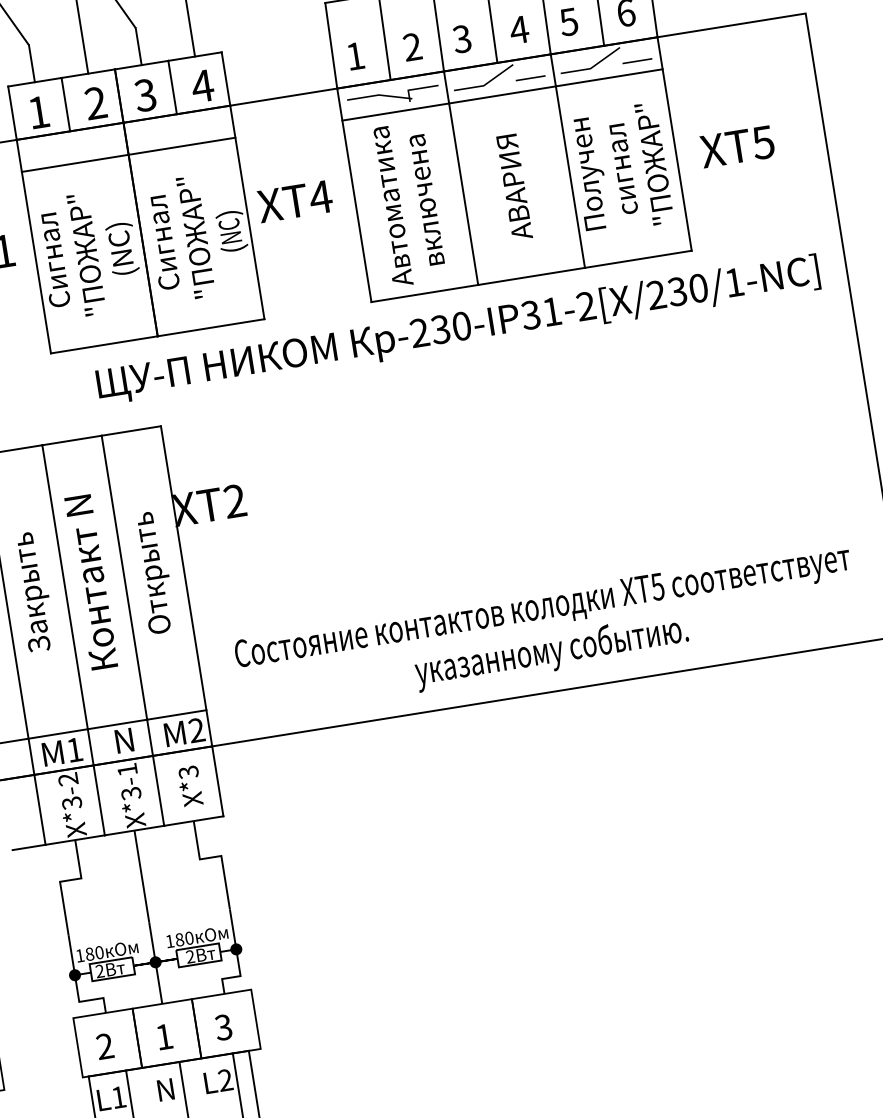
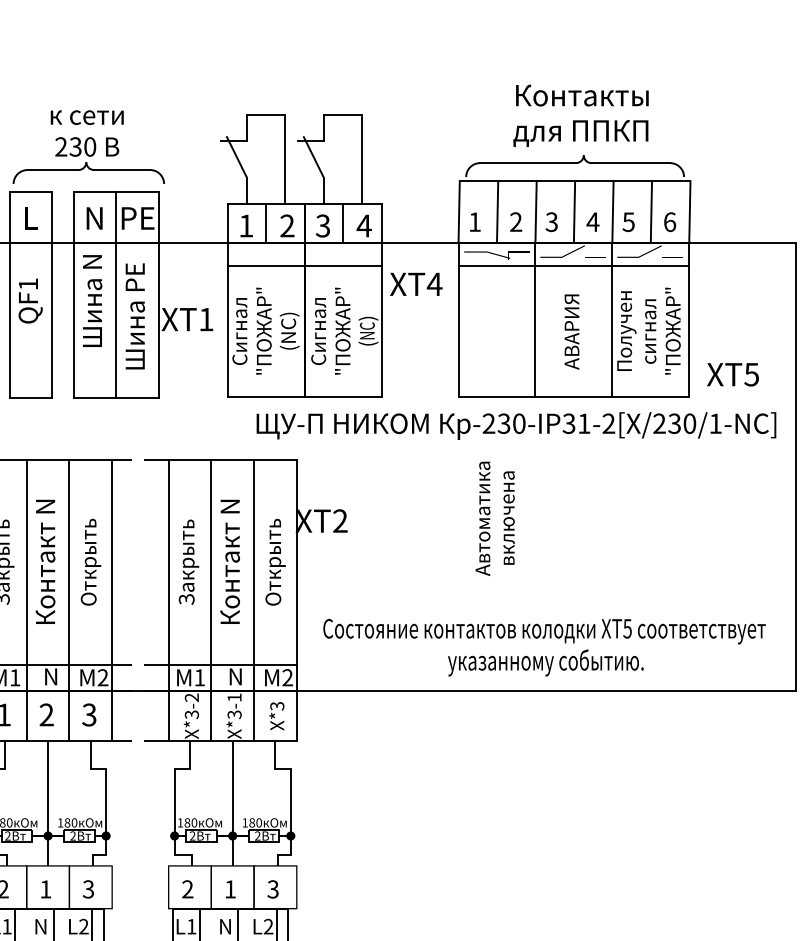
text: (736, 146) -> (732, 374), moved
text: (295, 200) -> (416, 283), moved
text: (406, 203) -> (494, 518), moved

